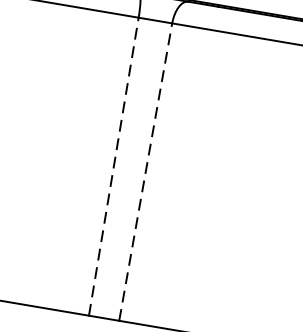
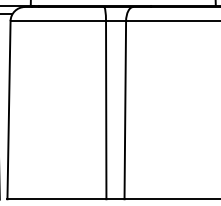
line: (114, 165) -> (106, 109), dashed -> solid
line: (146, 170) -> (125, 109), dashed -> solid

